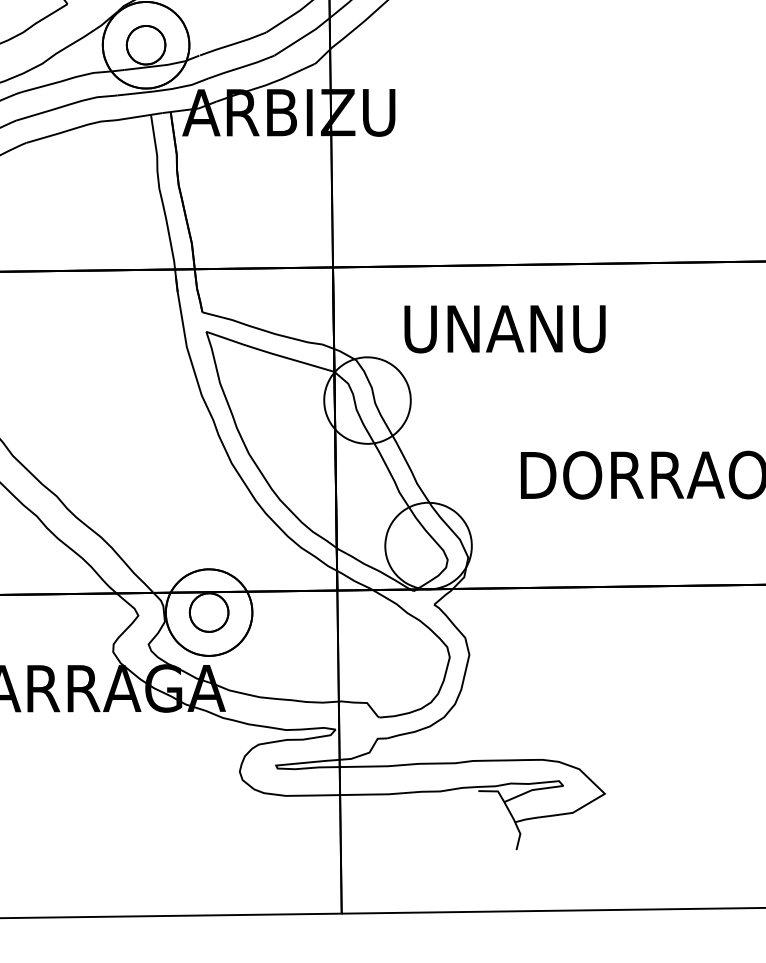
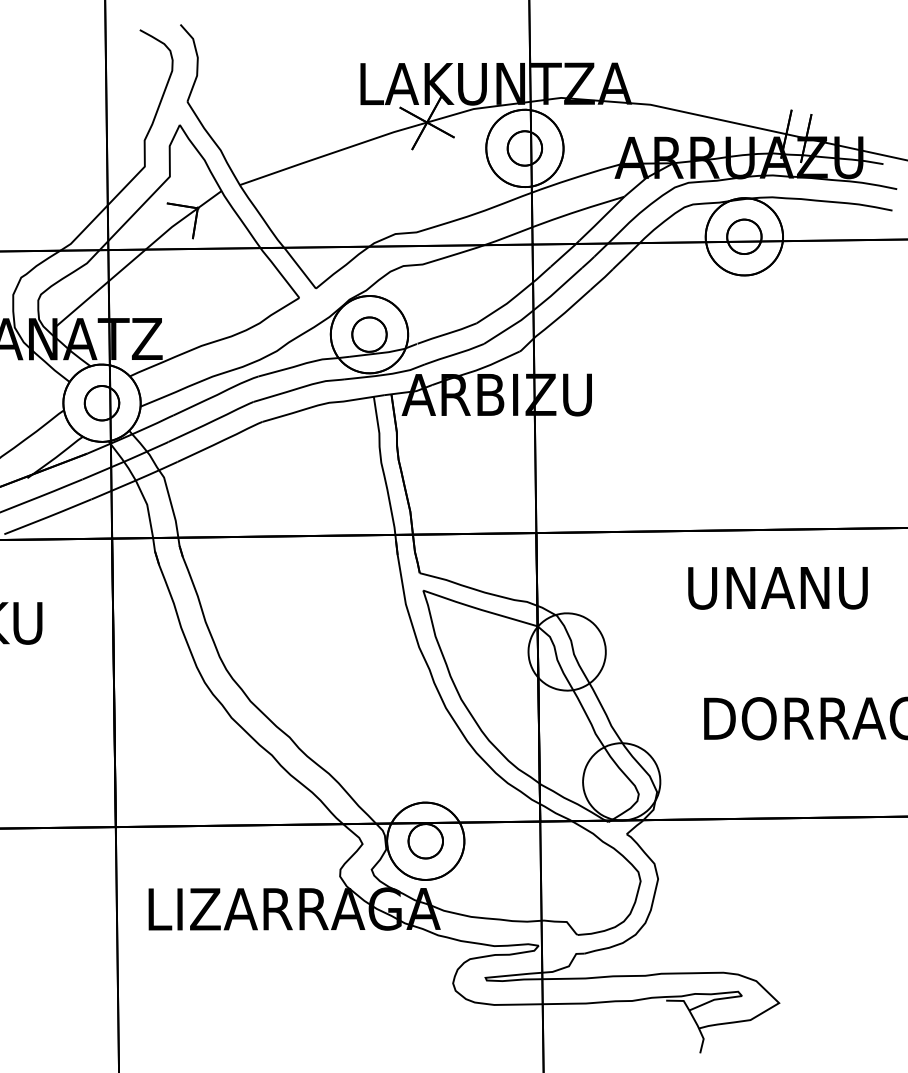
text: (504, 329) -> (777, 588), moved

